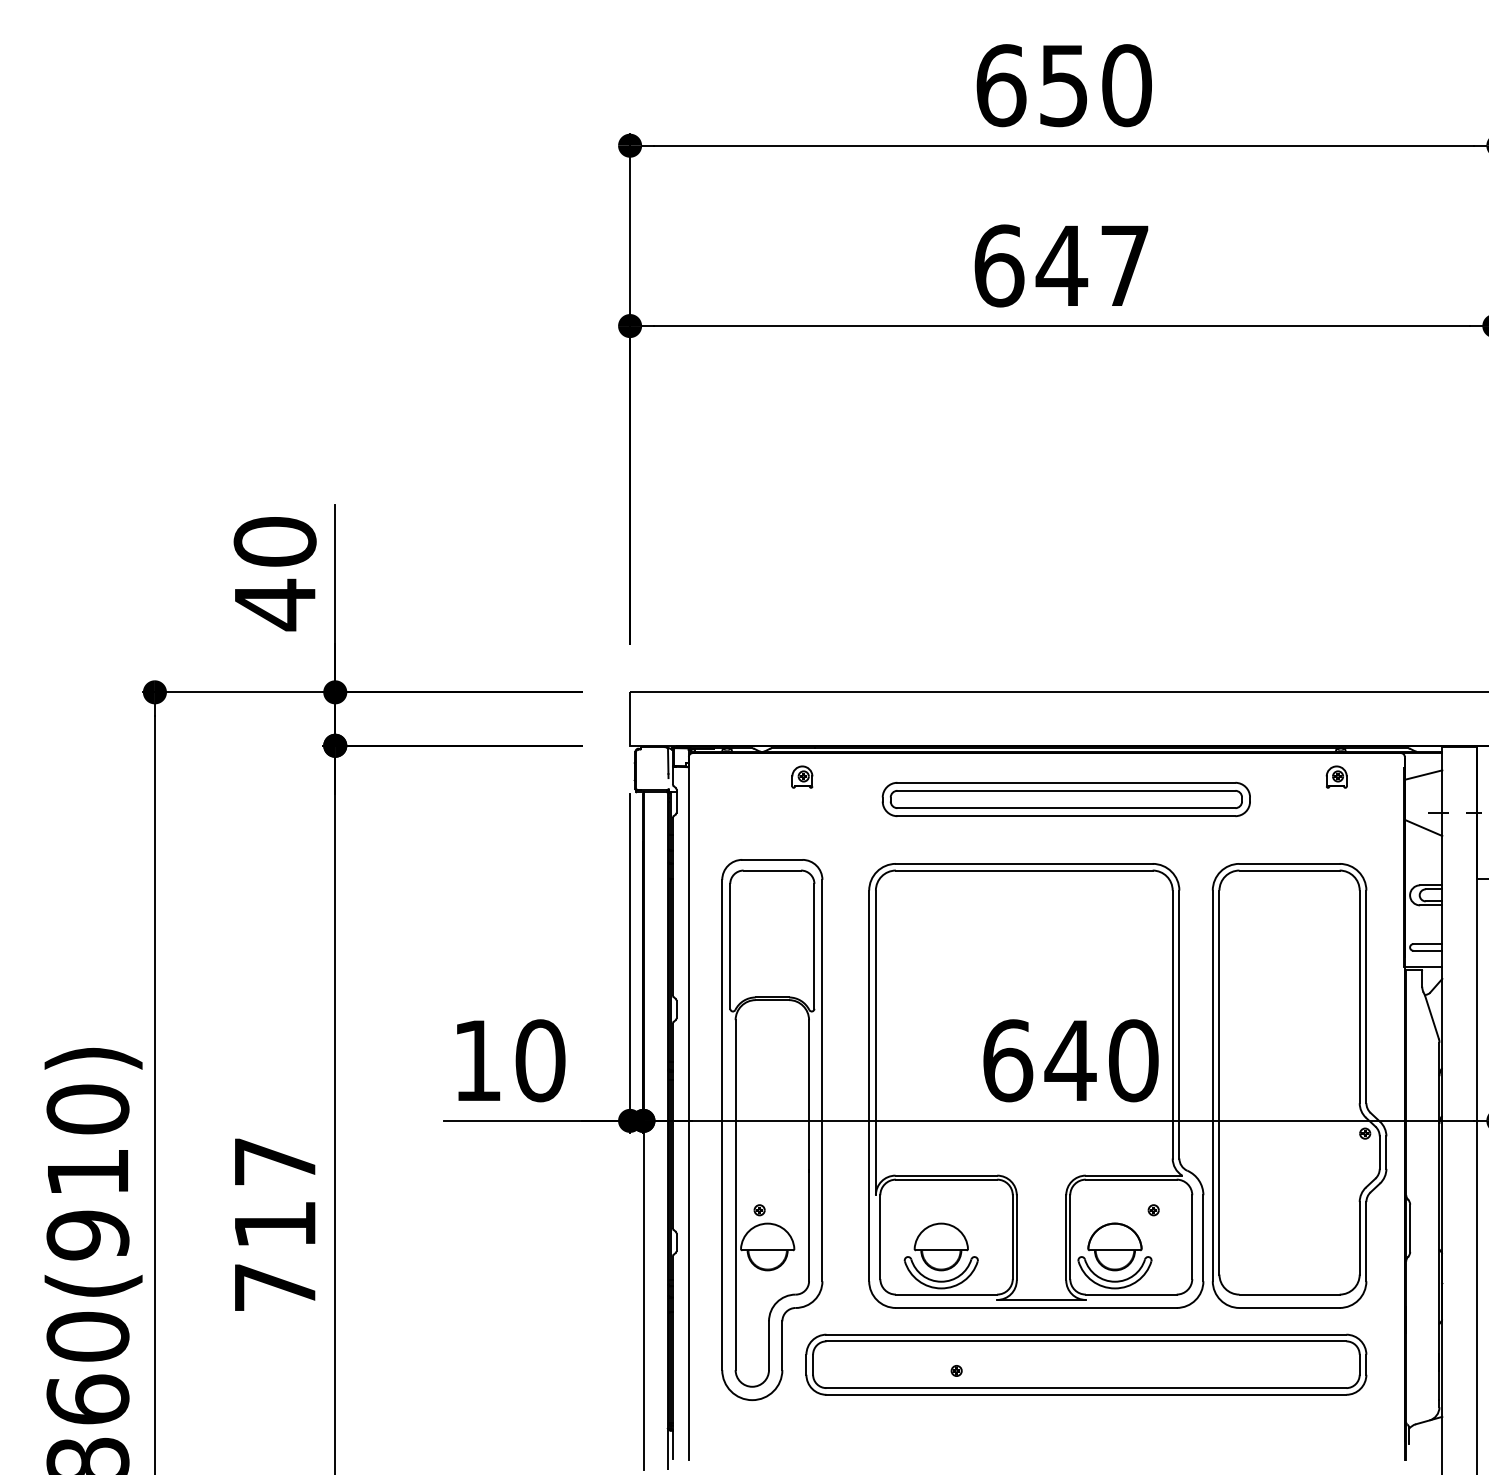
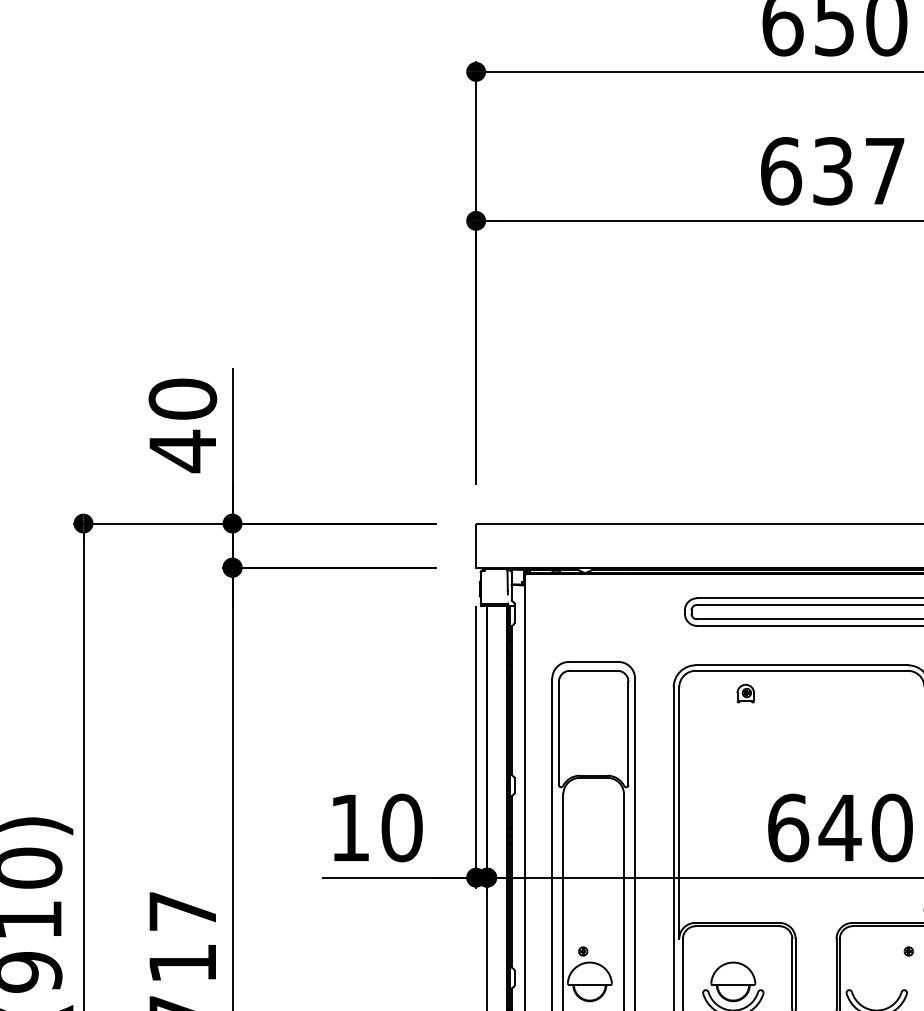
text: (1061, 265) -> (832, 170), 647 -> 637
part: (802, 776) -> (745, 693), moved
part: (1114, 1246) -> (876, 981), removed

